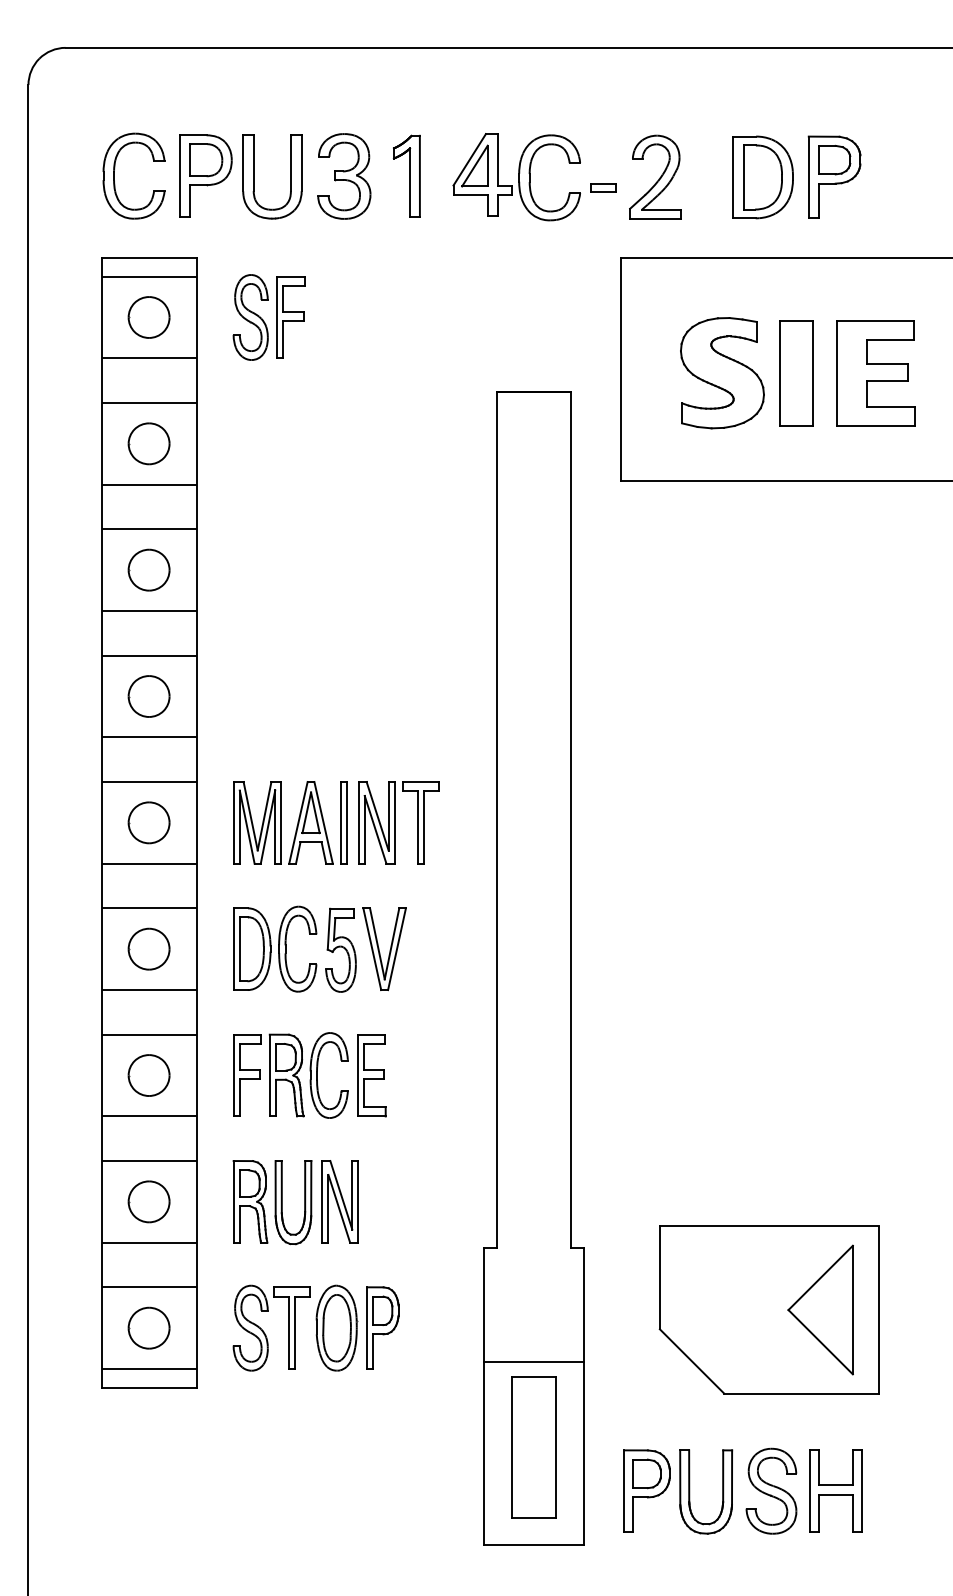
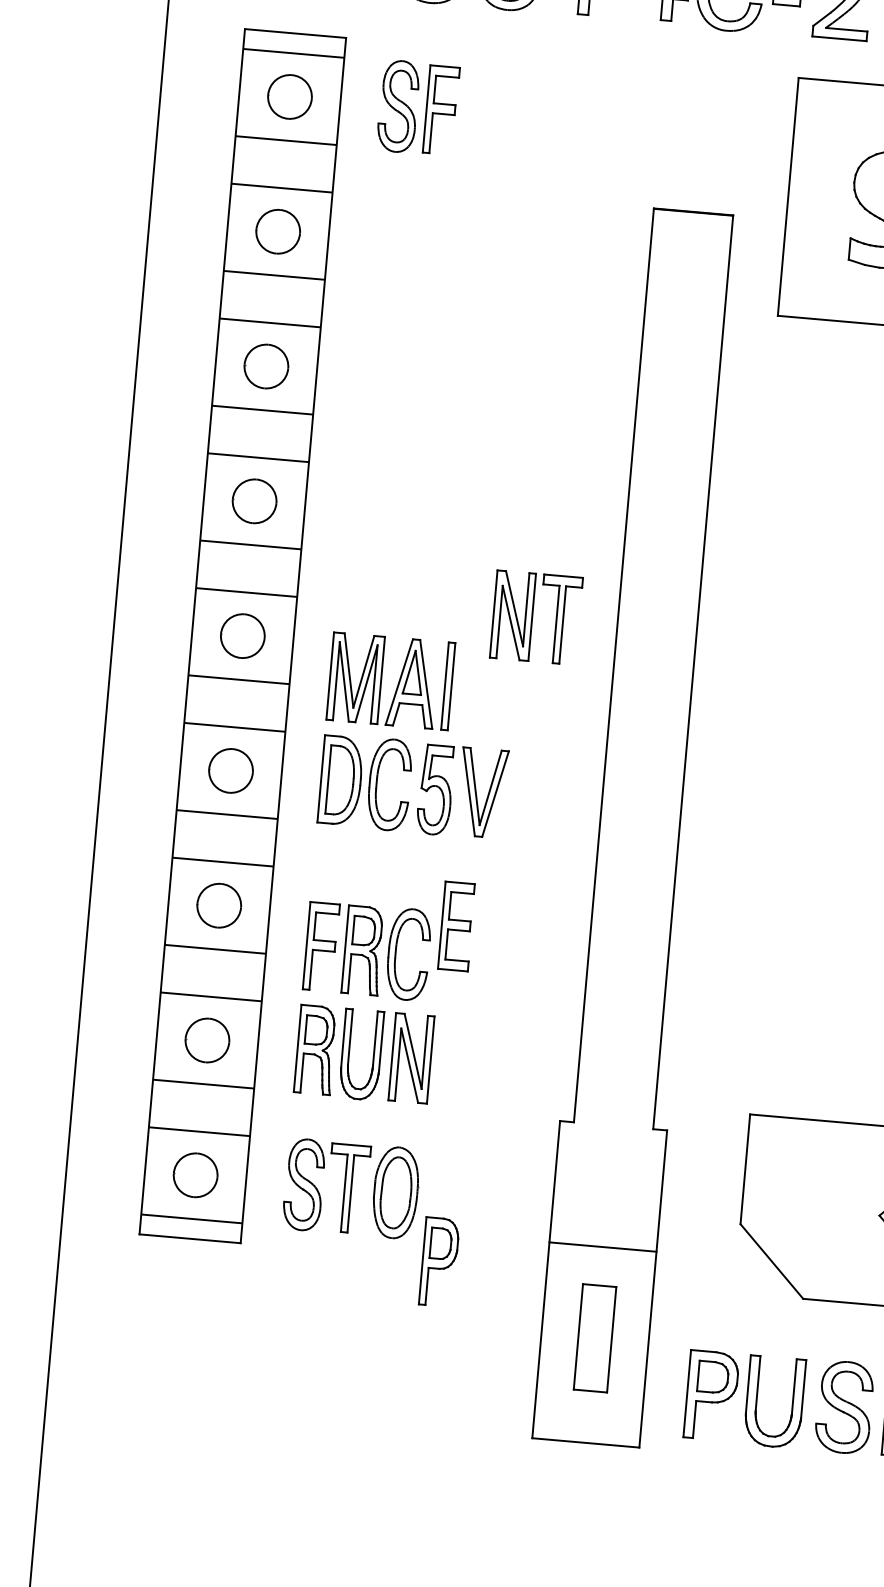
part: (398, 822) -> (536, 617), moved
part: (296, 825) -> (397, 684), moved
part: (290, 1075) -> (367, 950), moved
part: (382, 1327) -> (439, 1261), moved
part: (533, 1447) -> (594, 1338), size x0.7

